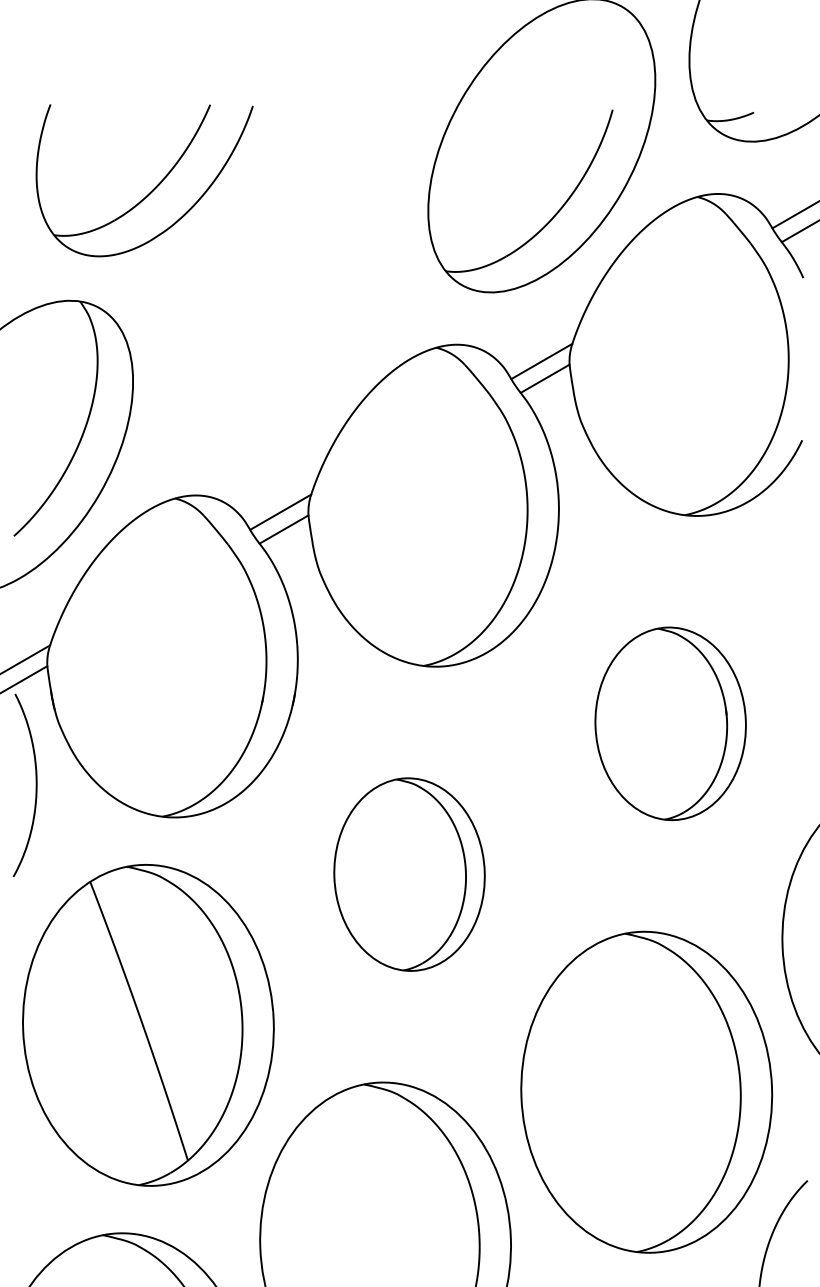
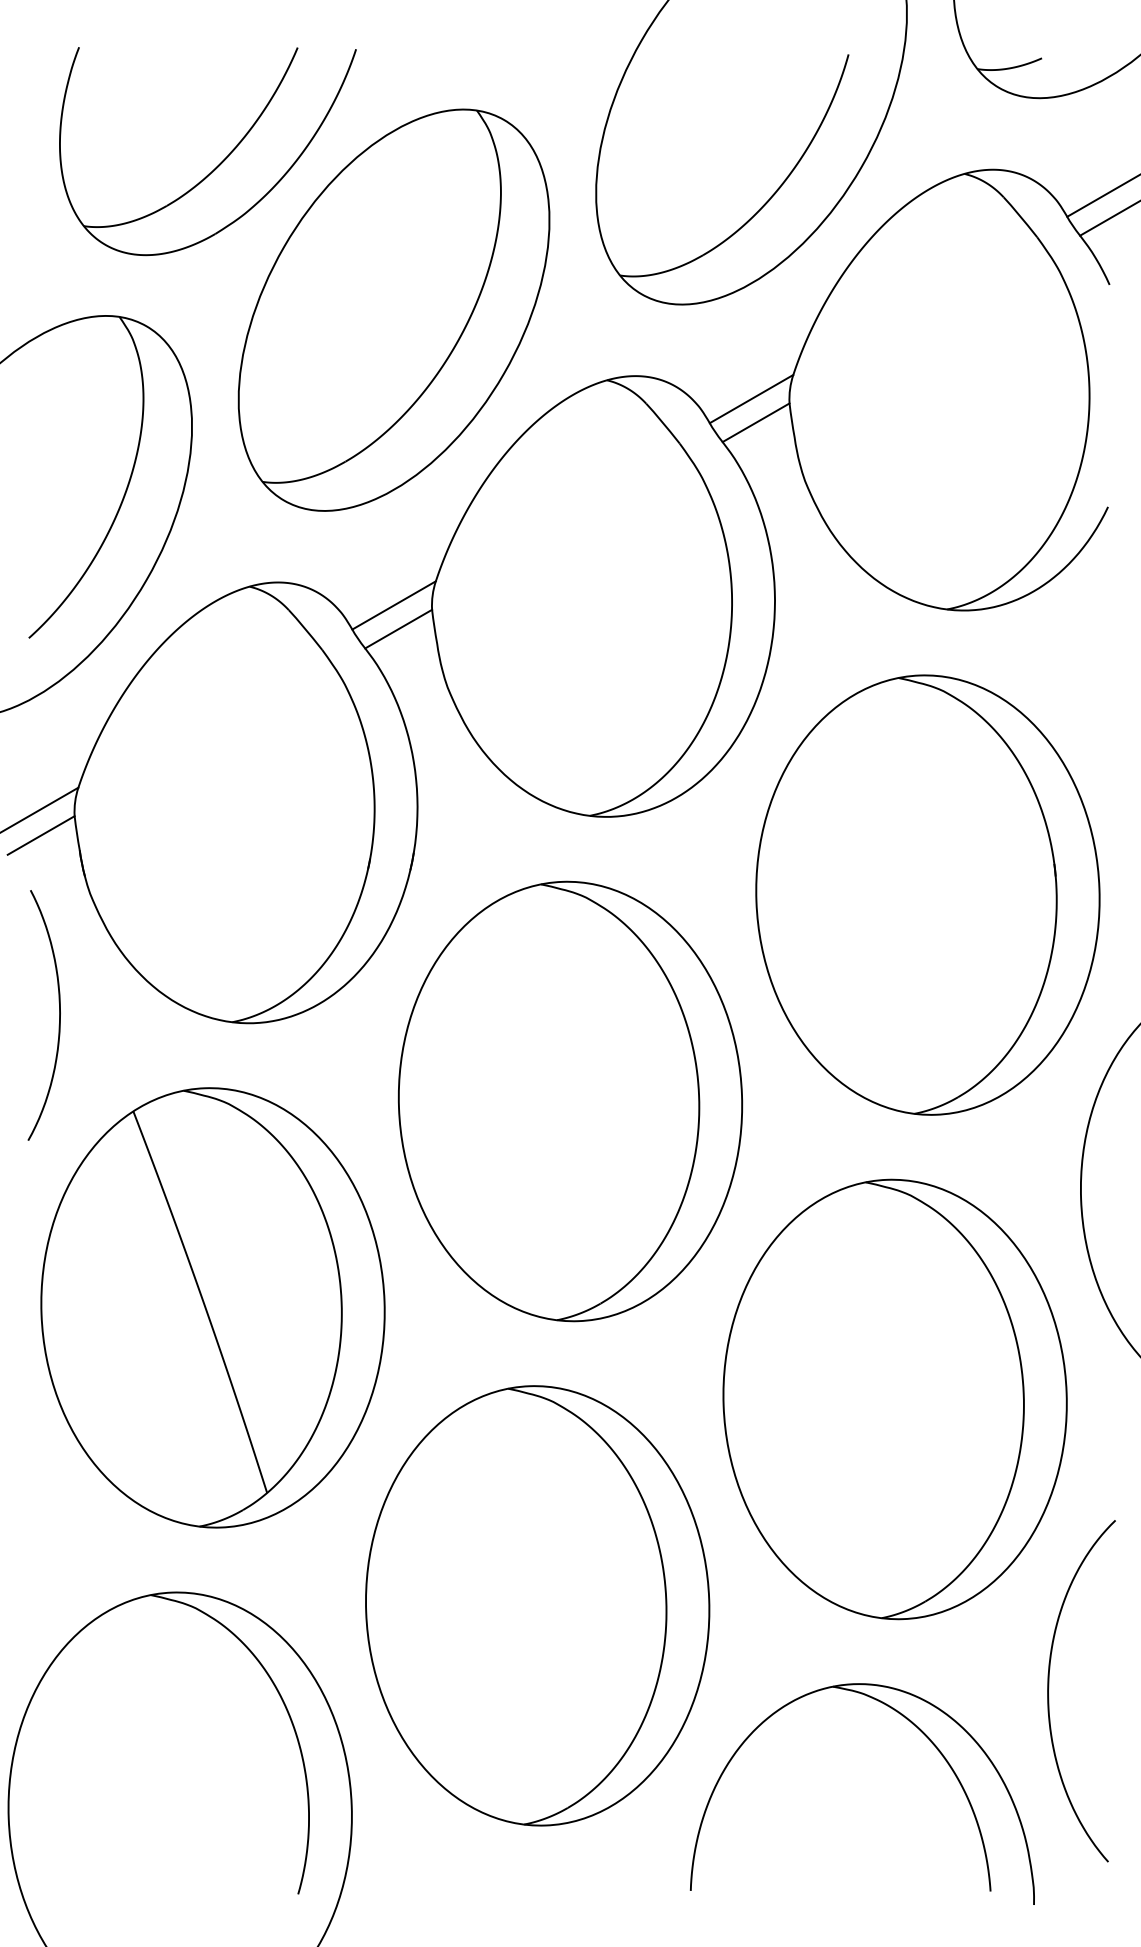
part: (280, 296) -> (393, 309), added
part: (670, 723) -> (927, 894), size x1.67
curve: (36, 785) -> (59, 1015), moved
part: (409, 874) -> (570, 1101), size x1.67

